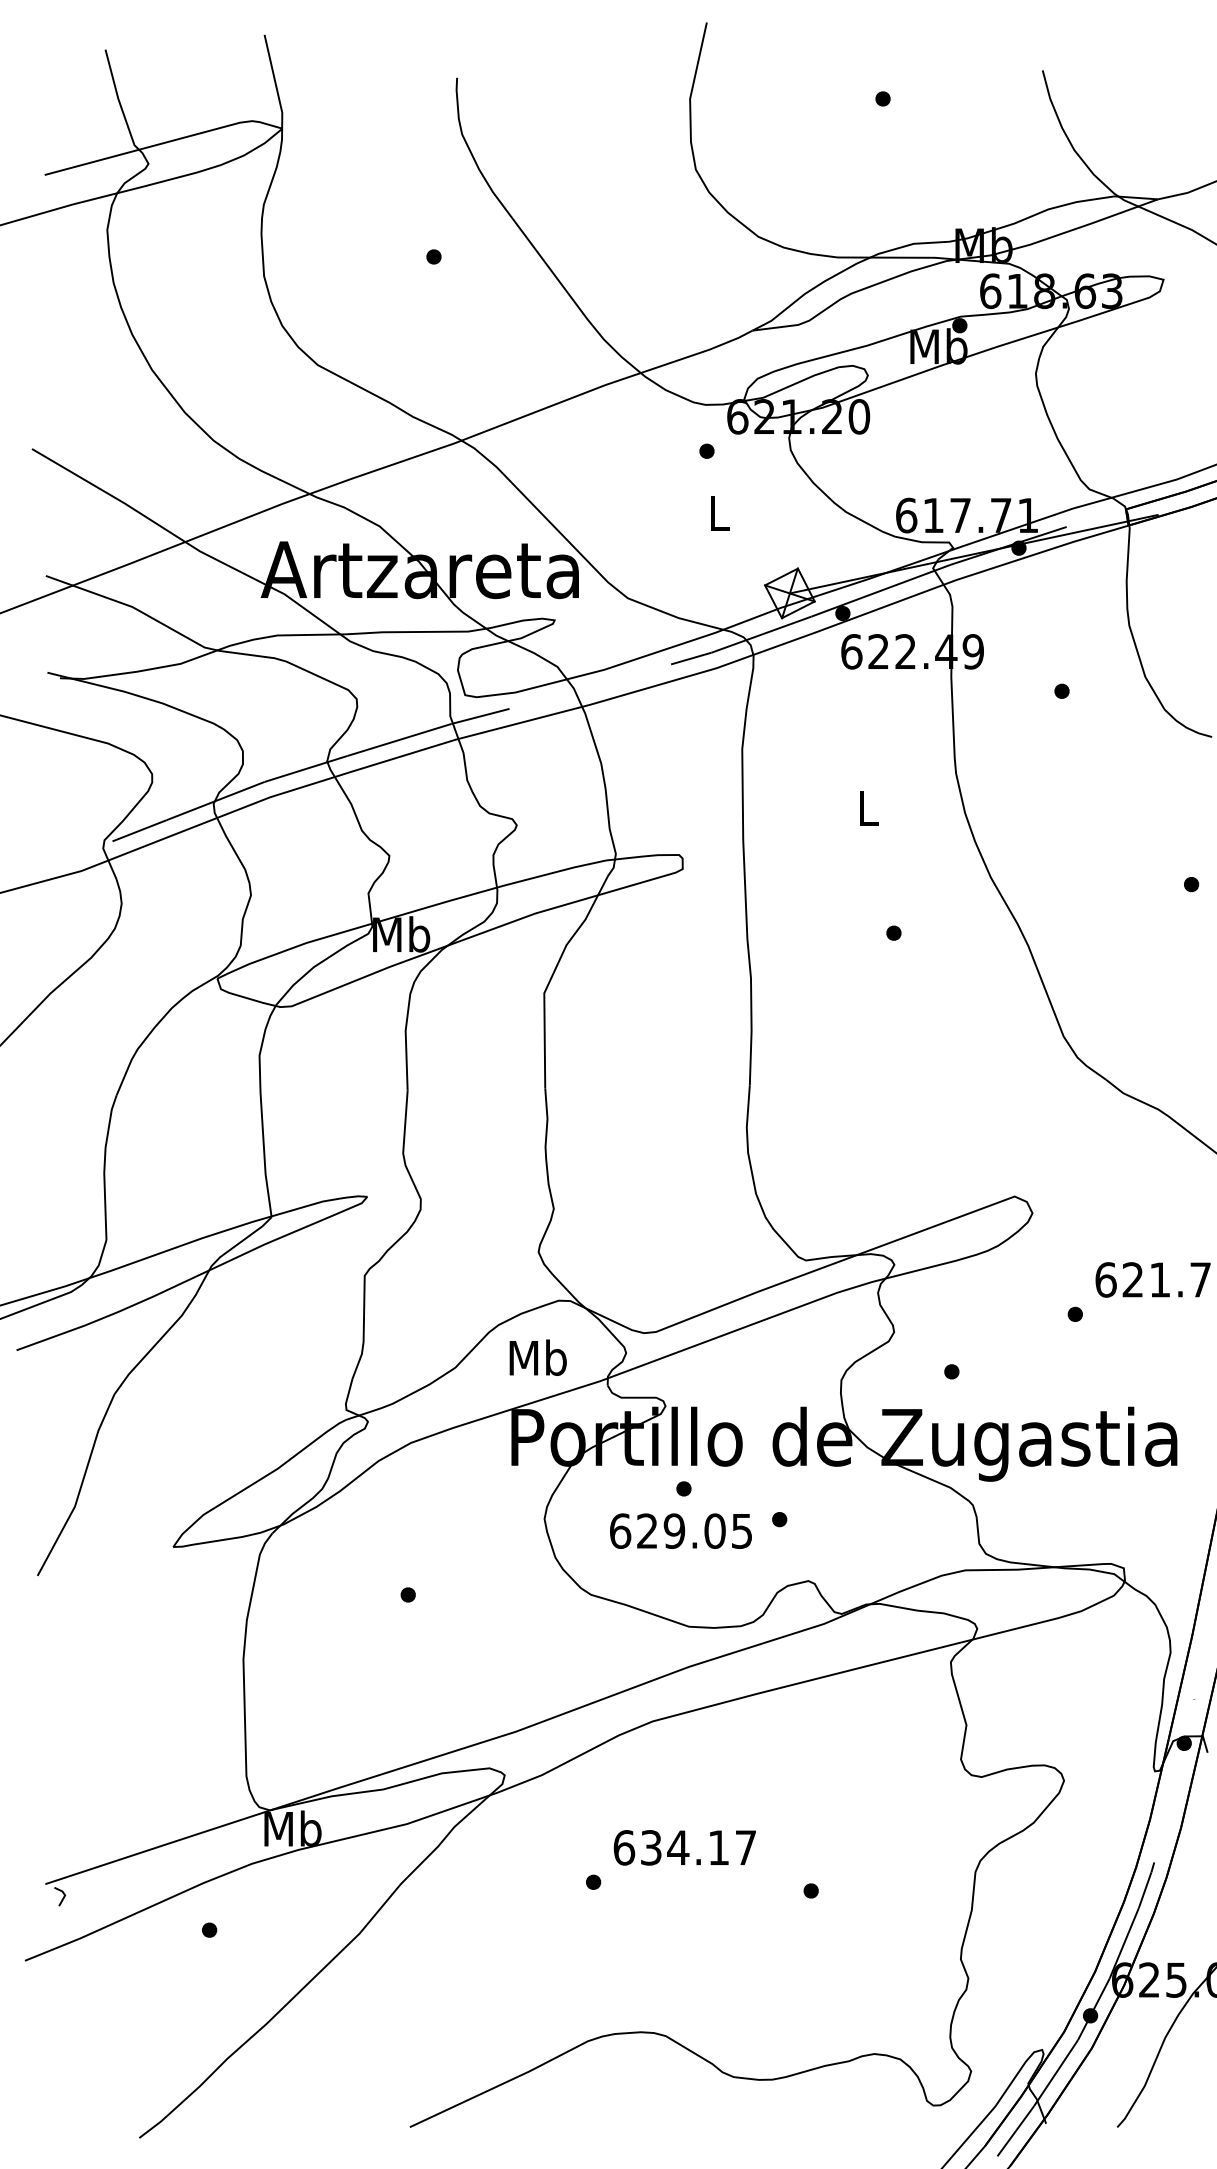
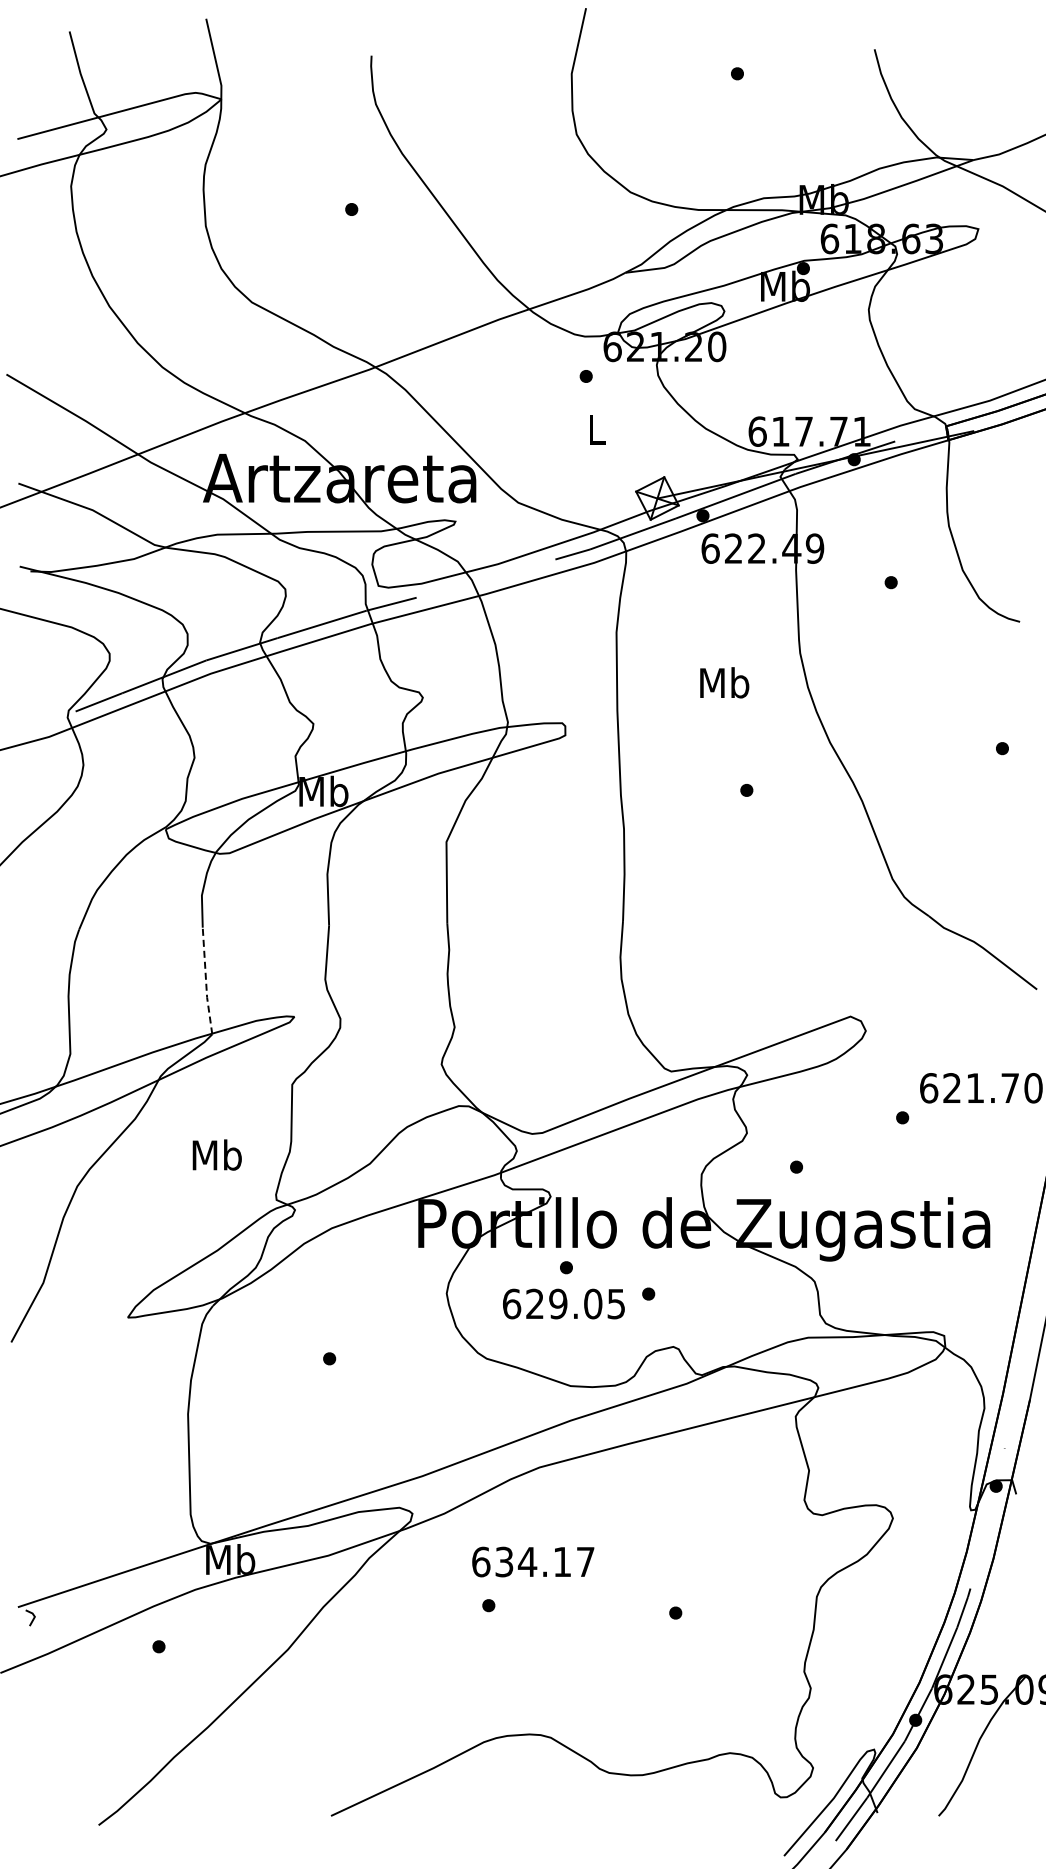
text: (867, 807) -> (724, 682), L -> Mb
line: (264, 1155) -> (206, 981), solid -> dashed
text: (537, 1357) -> (216, 1154), moved
text: (685, 1847) -> (533, 1561), moved

